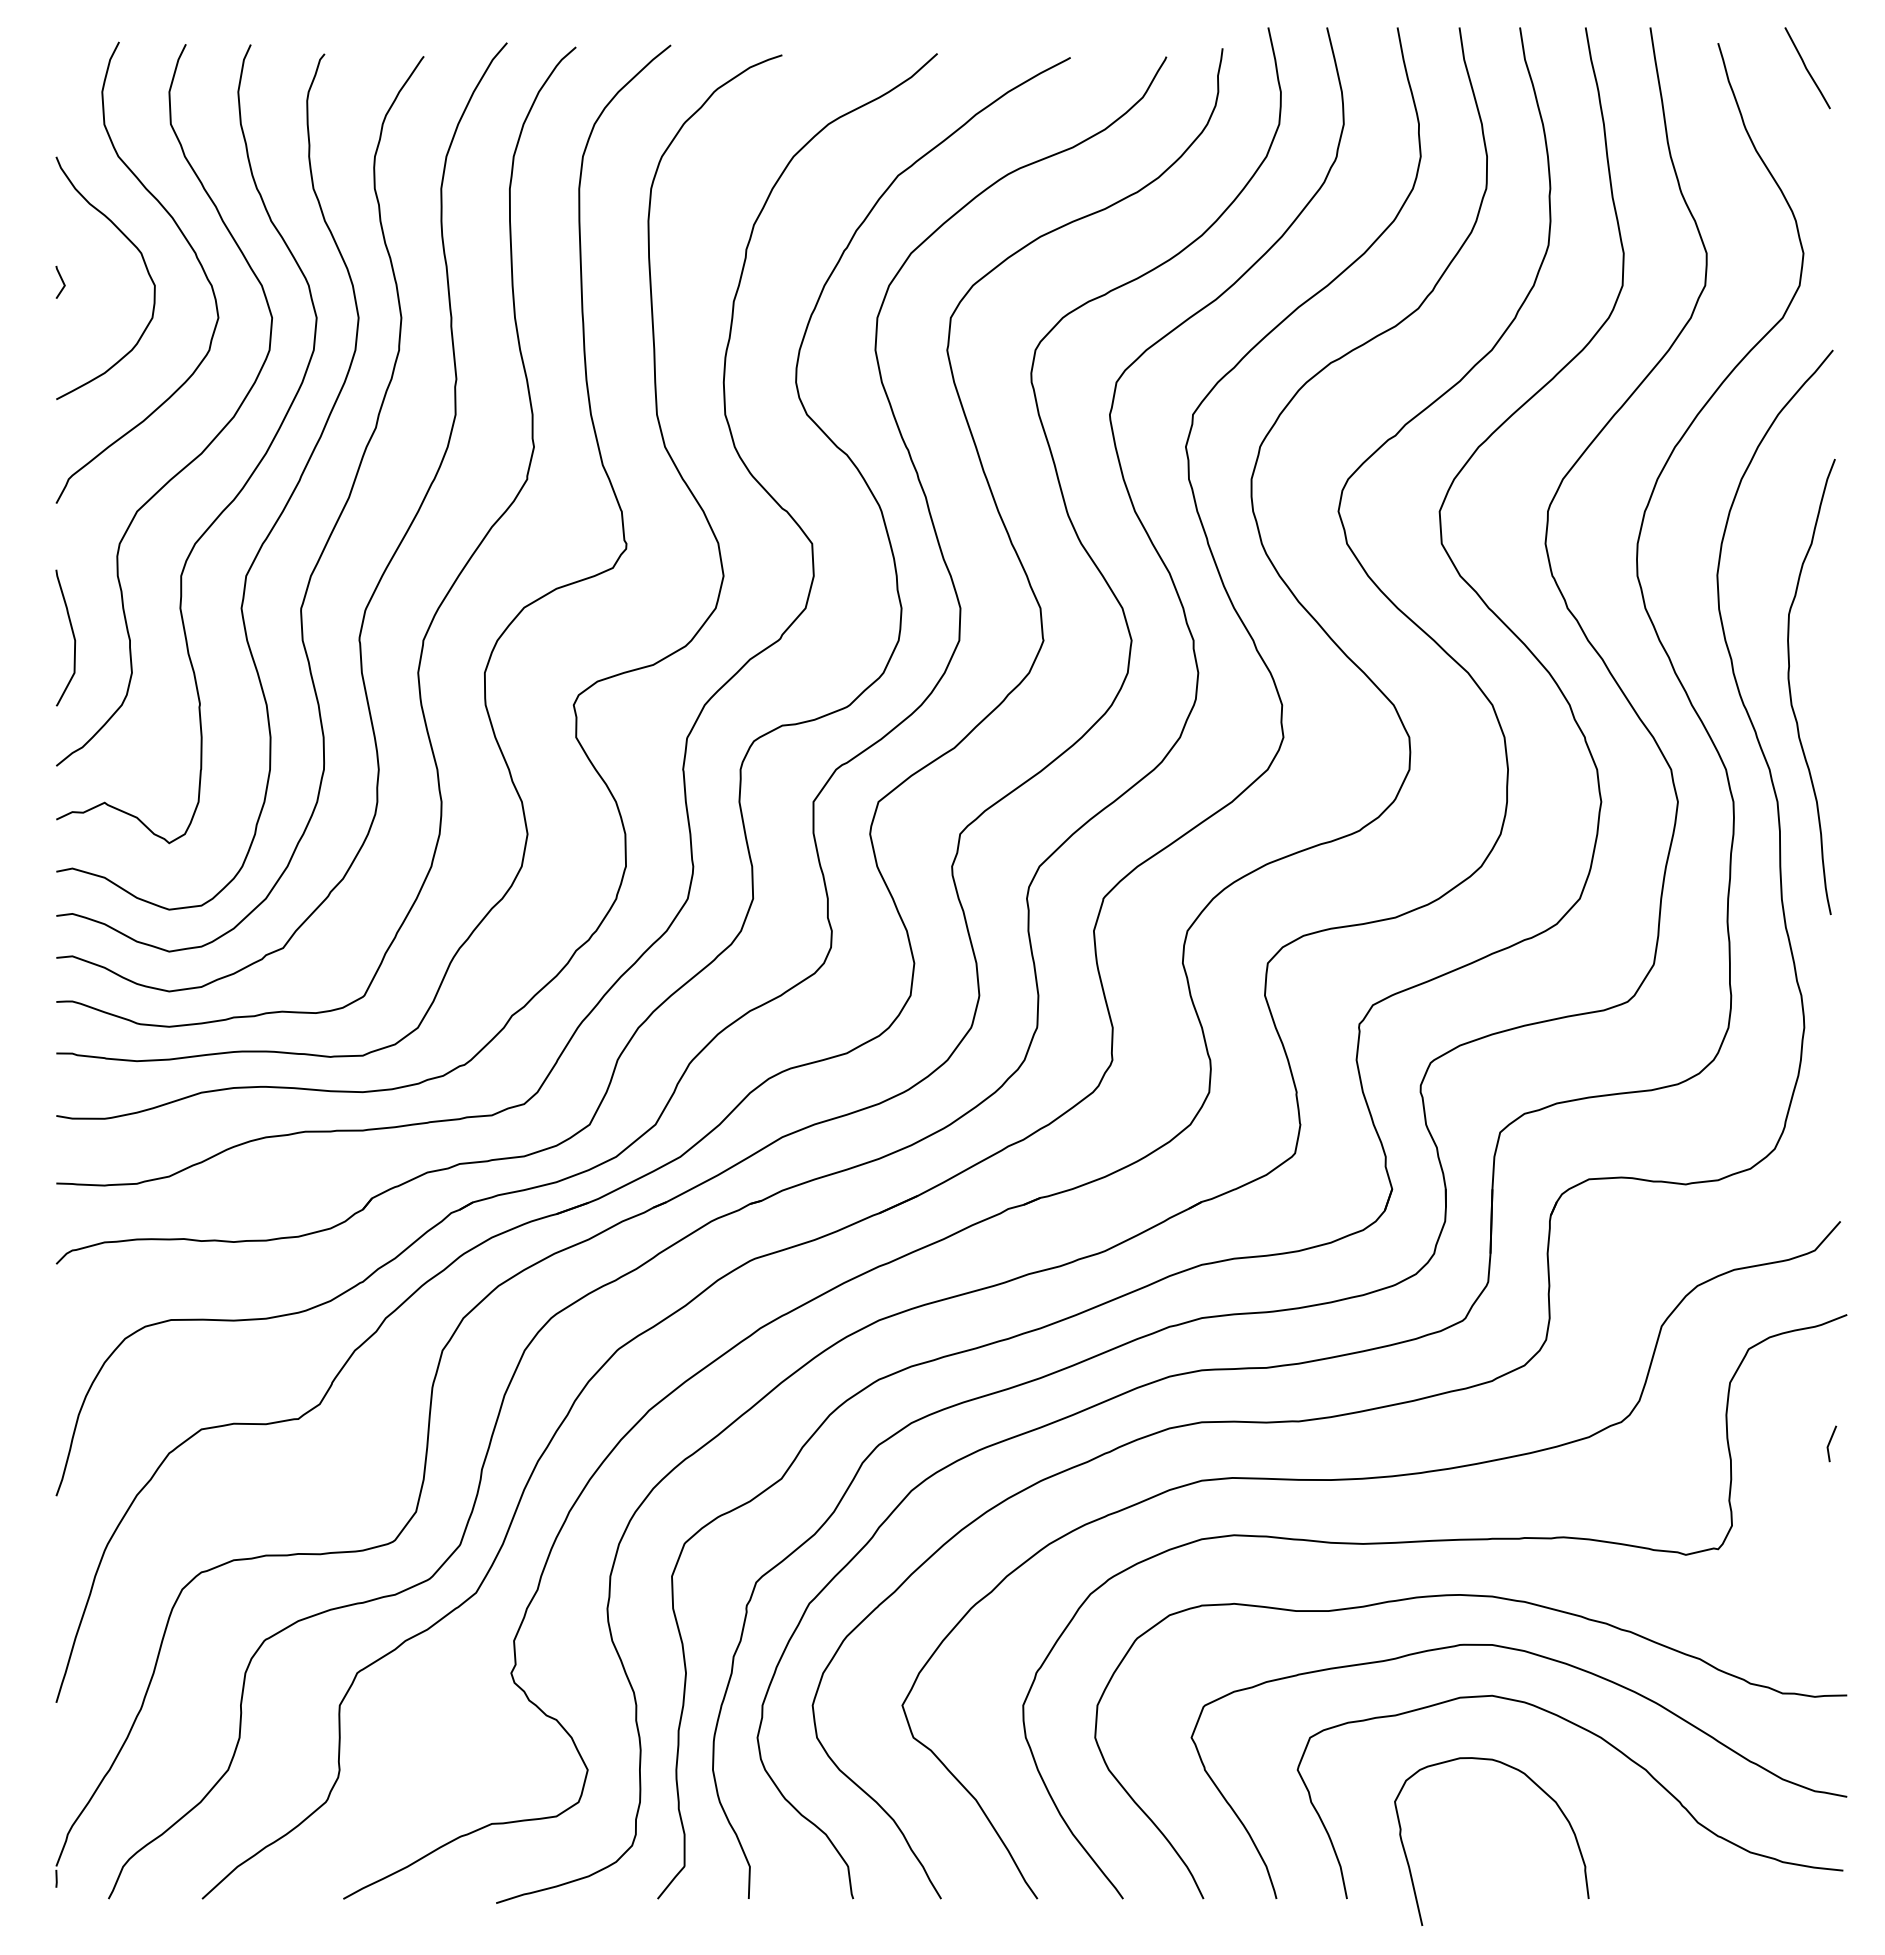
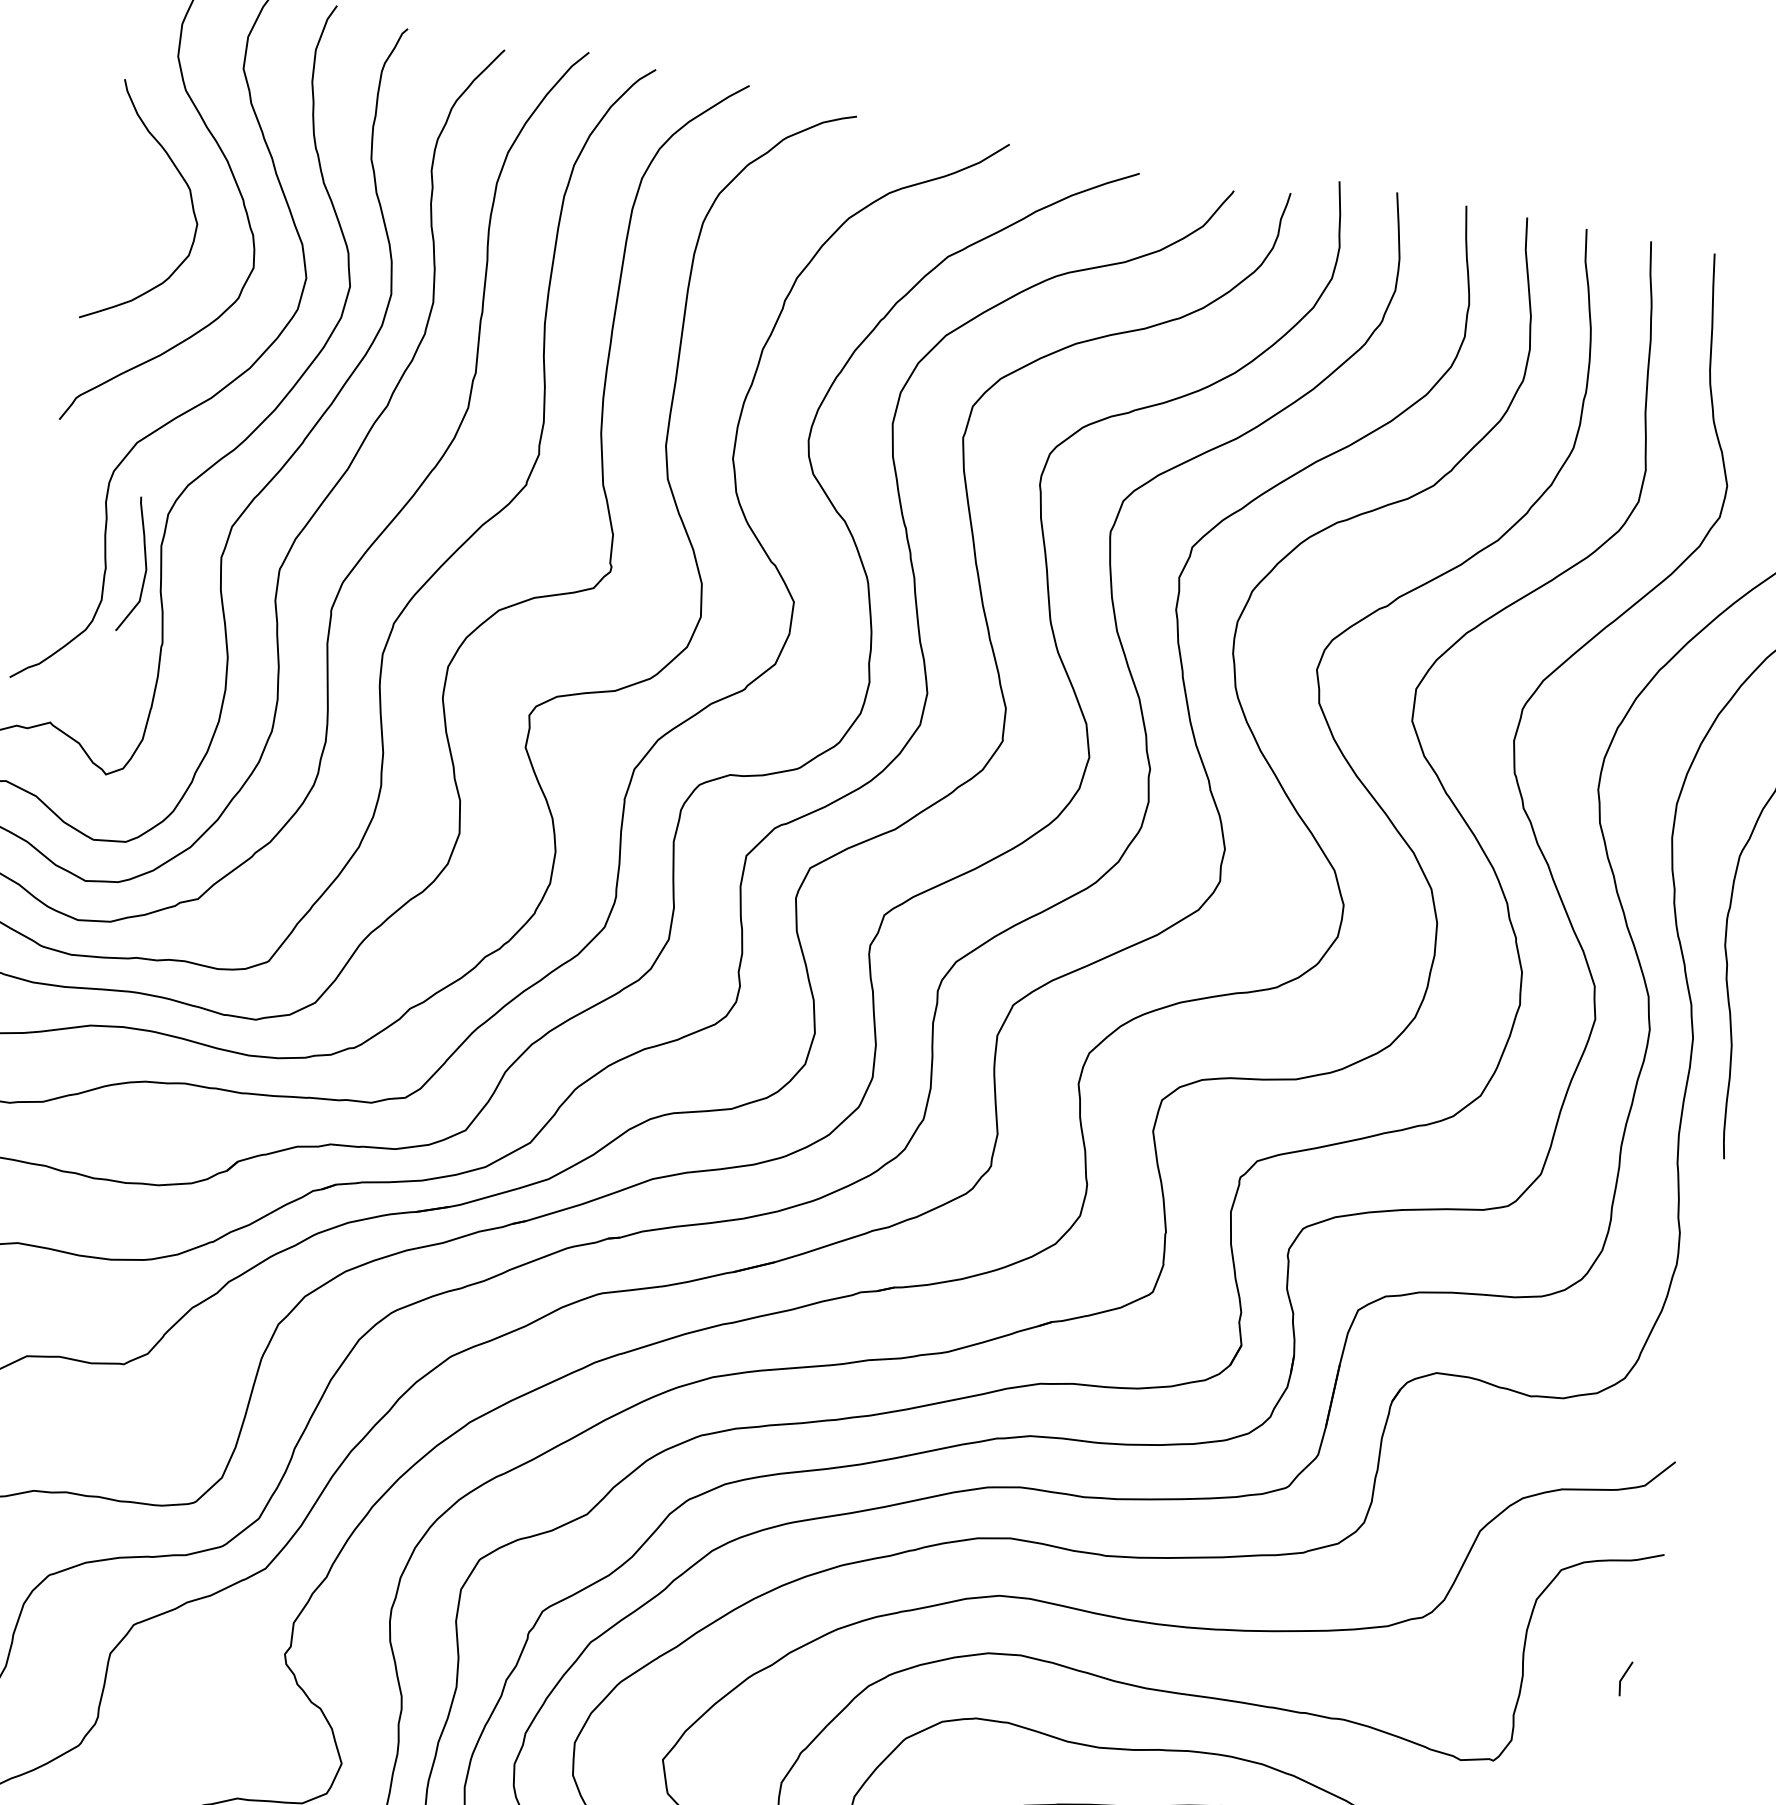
line: (61, 281) -> (106, 202), removed
curve: (72, 635) -> (144, 564), moved

